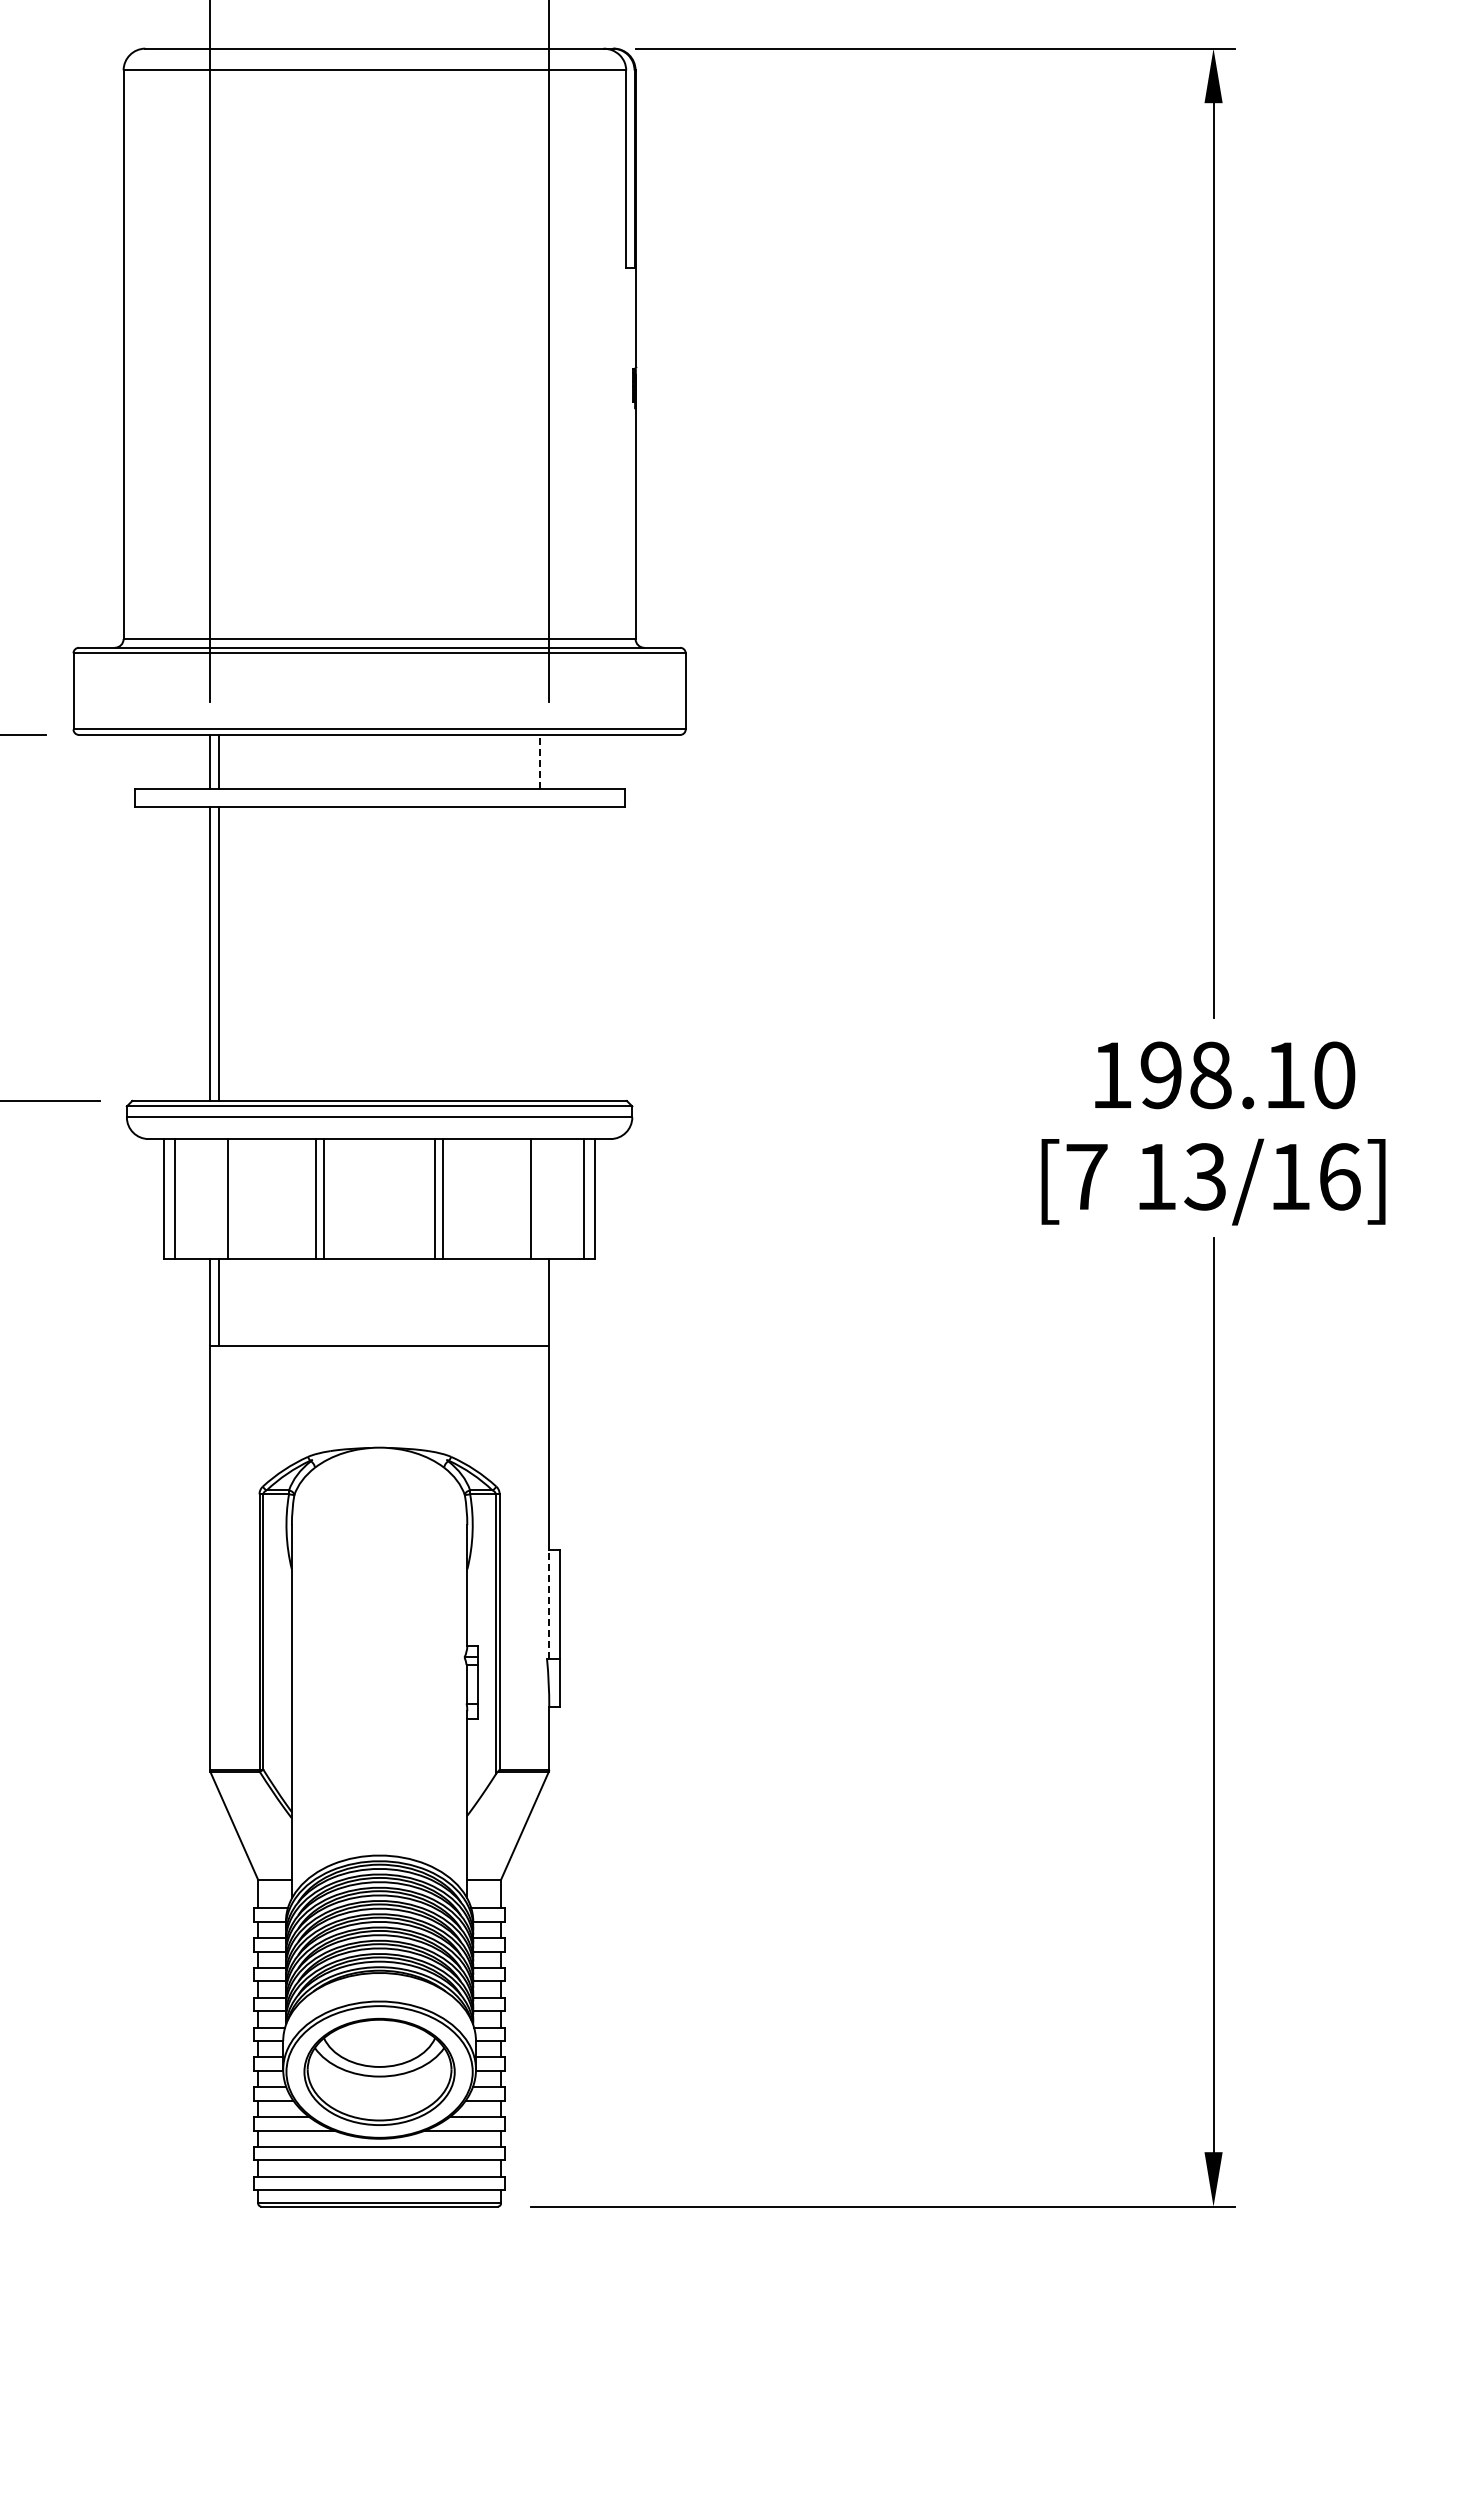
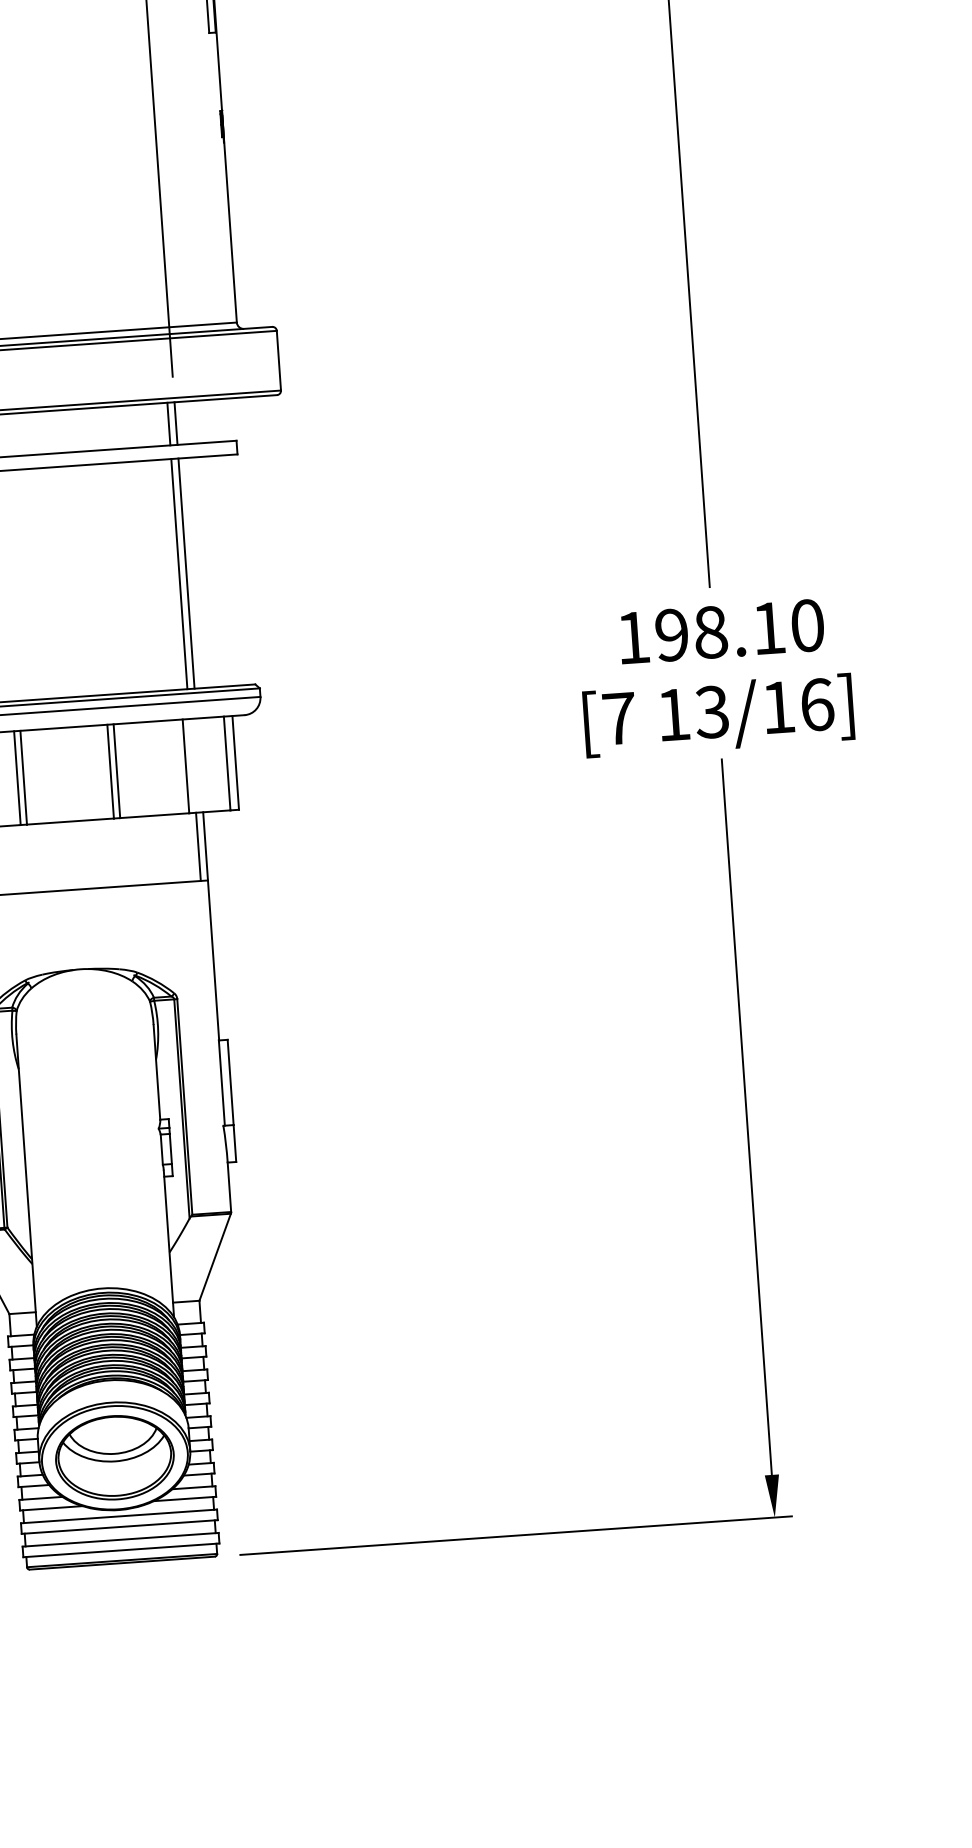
line: (540, 761) -> (169, 423), dashed -> solid
line: (549, 761) -> (176, 423), added
line: (540, 953) -> (179, 573), added
line: (549, 953) -> (186, 573), added
line: (540, 1302) -> (198, 846), added
line: (548, 1604) -> (221, 1082), dashed -> solid

